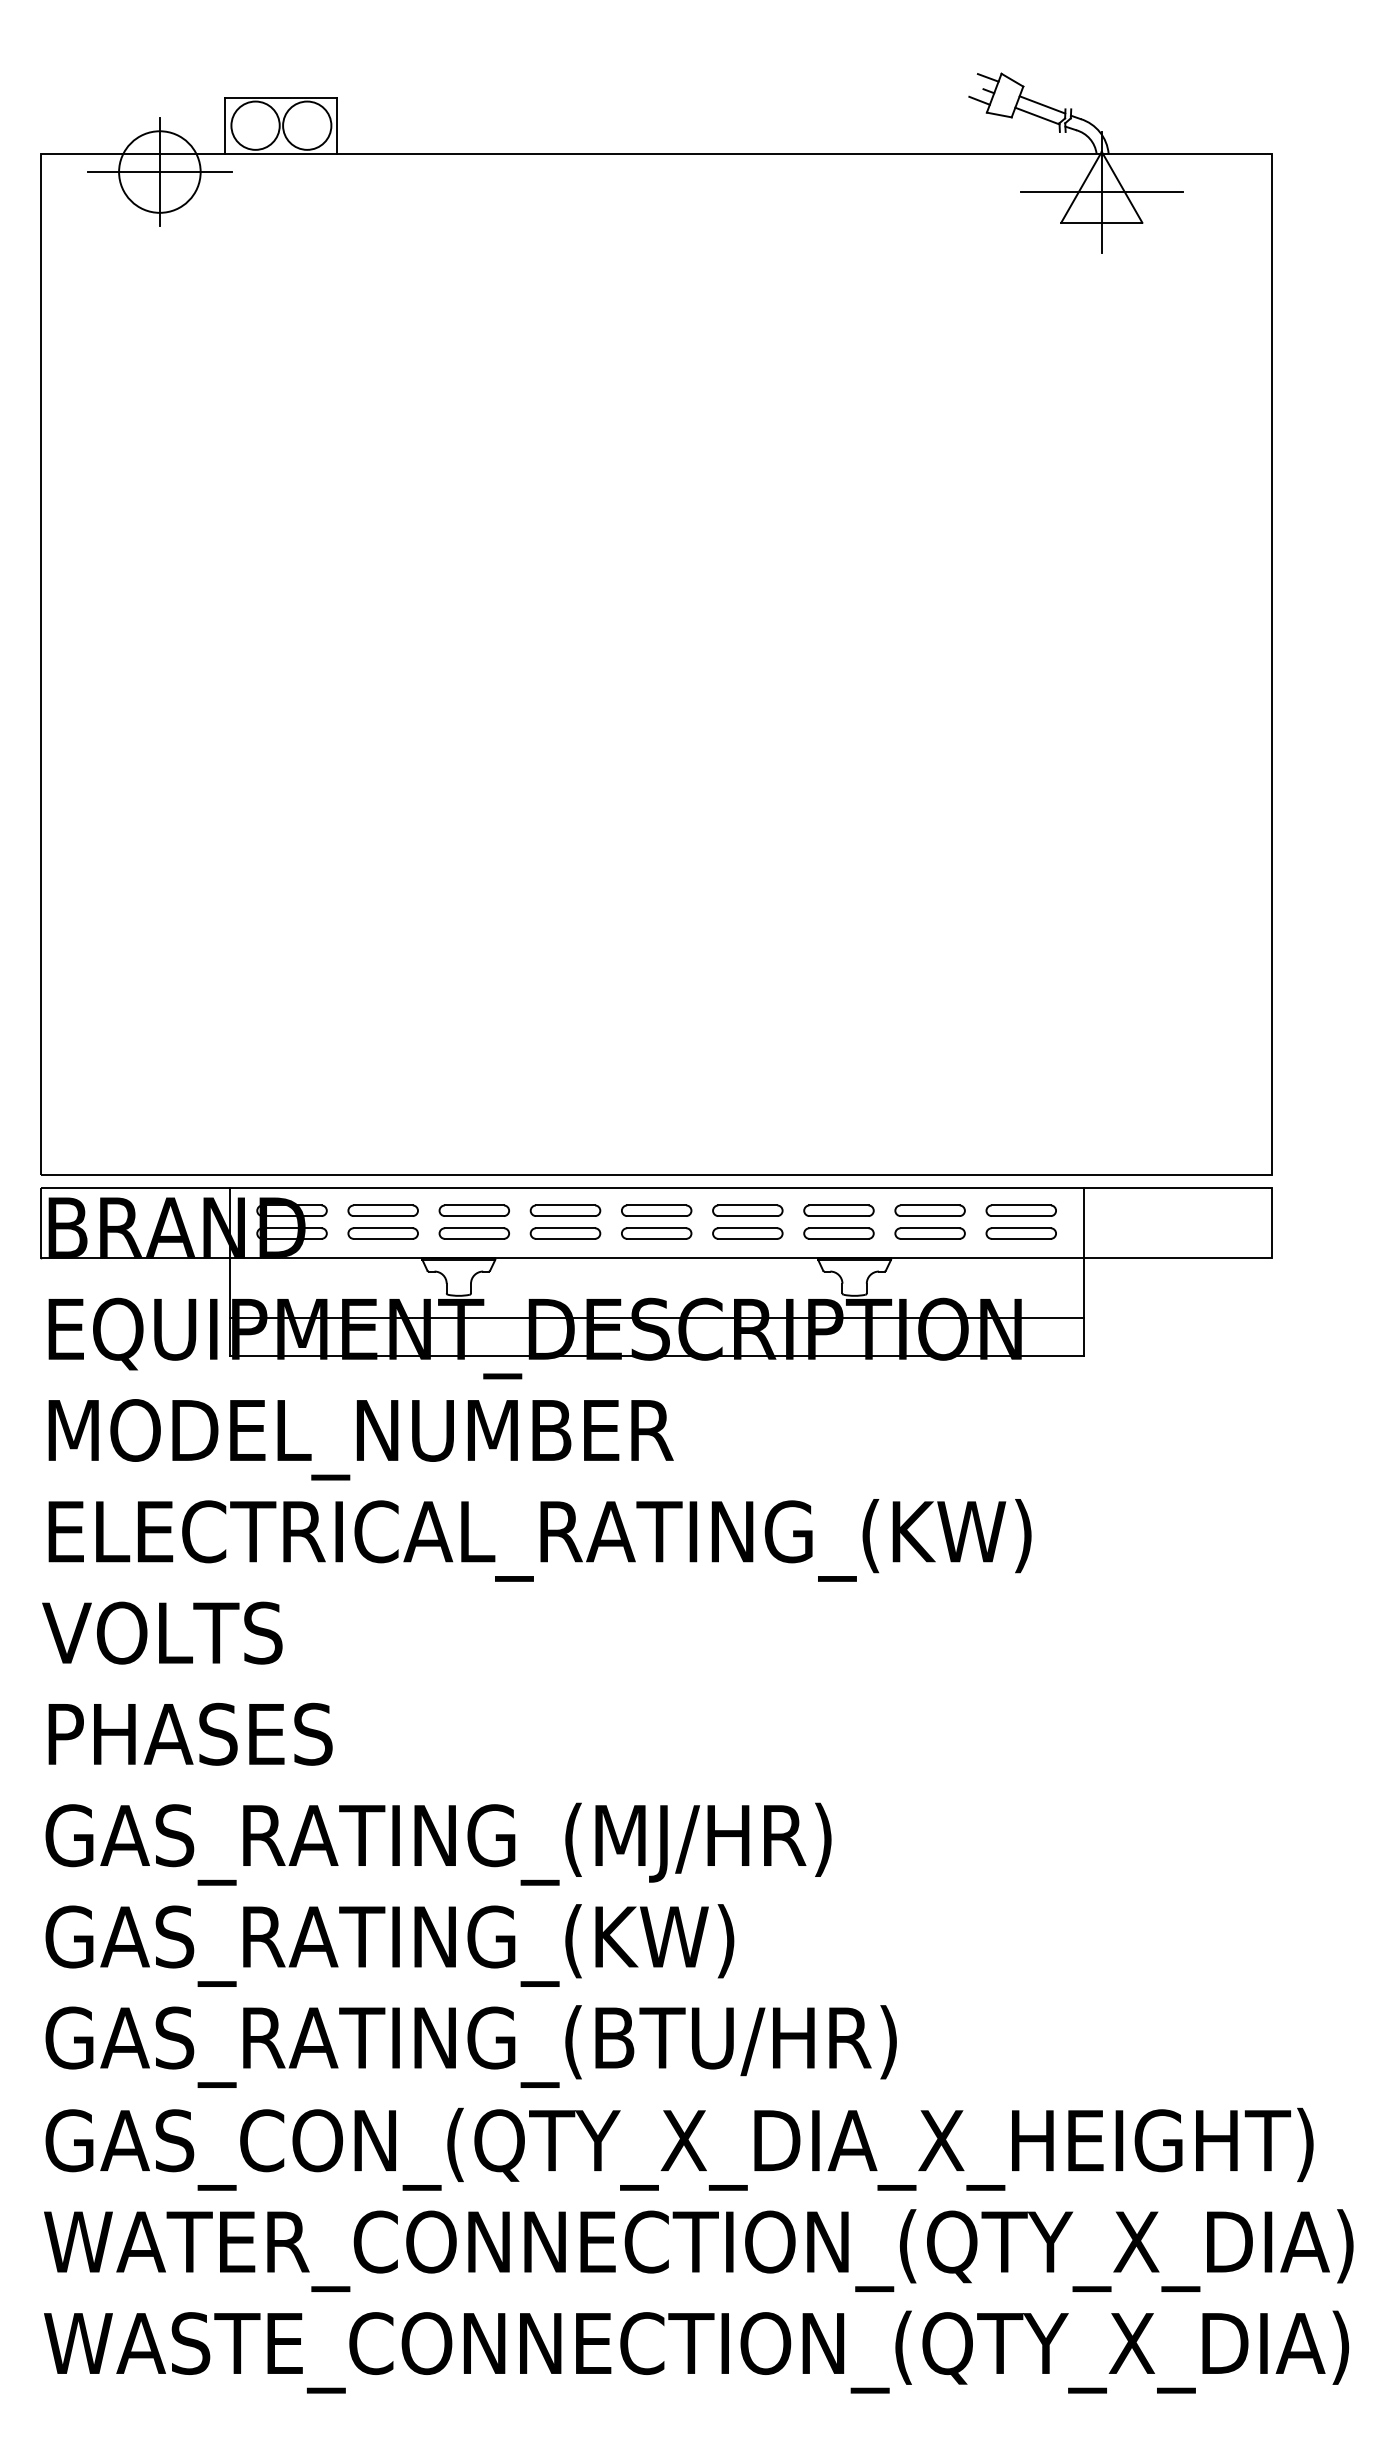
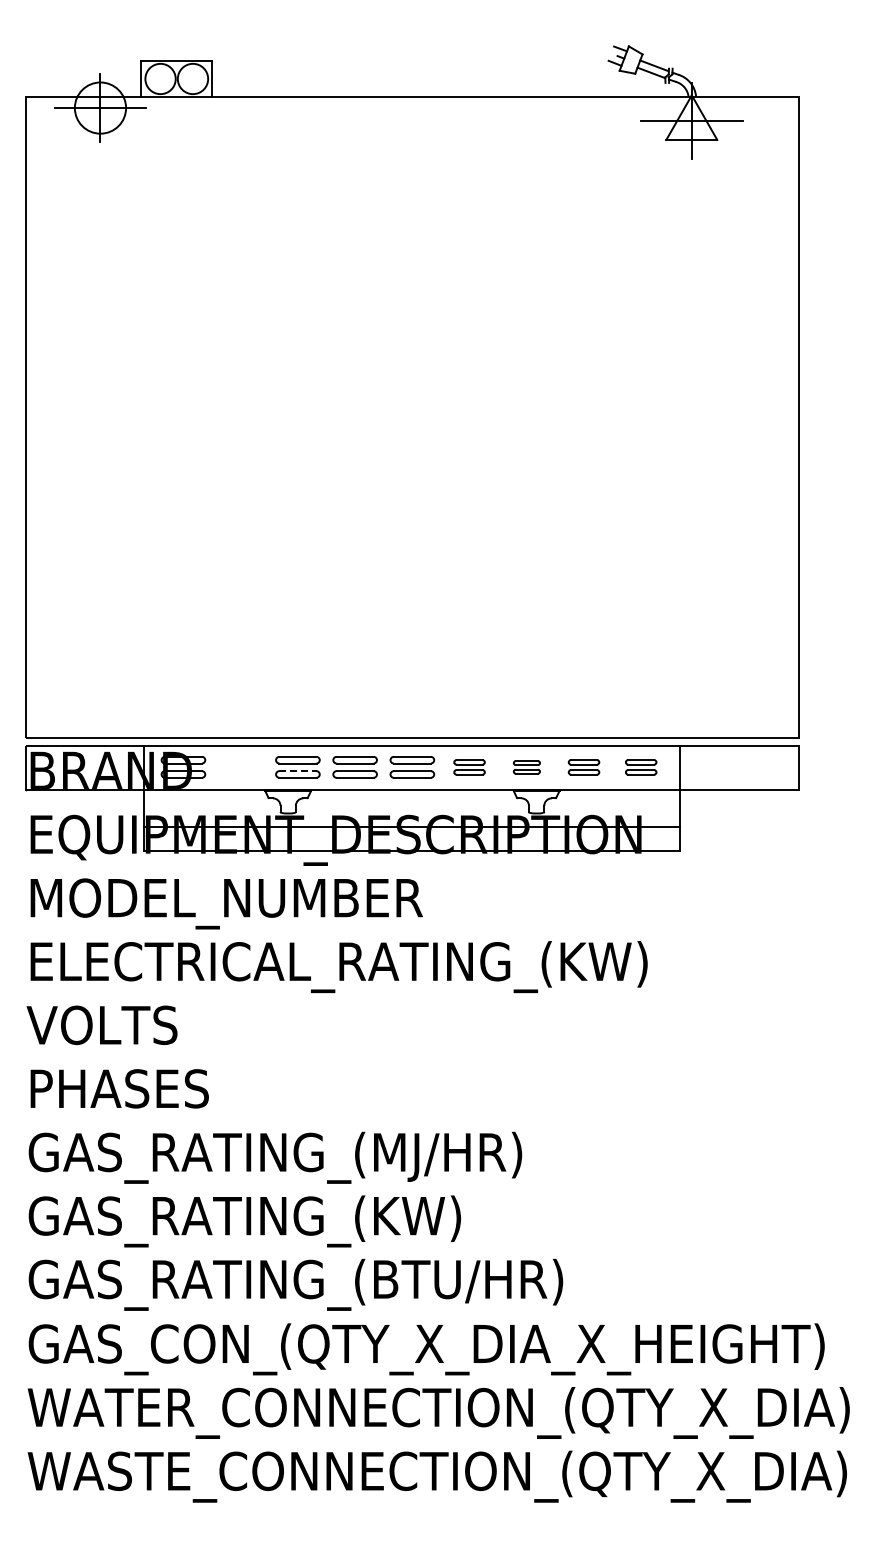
part: (382, 1222) -> (240, 767), removed
part: (747, 1222) -> (469, 767), size x0.7
part: (838, 1222) -> (526, 767), size x0.6
part: (929, 1222) -> (583, 767), size x0.7
part: (1020, 1222) -> (640, 767), size x0.7
line: (473, 1228) -> (297, 771), solid -> dashed

